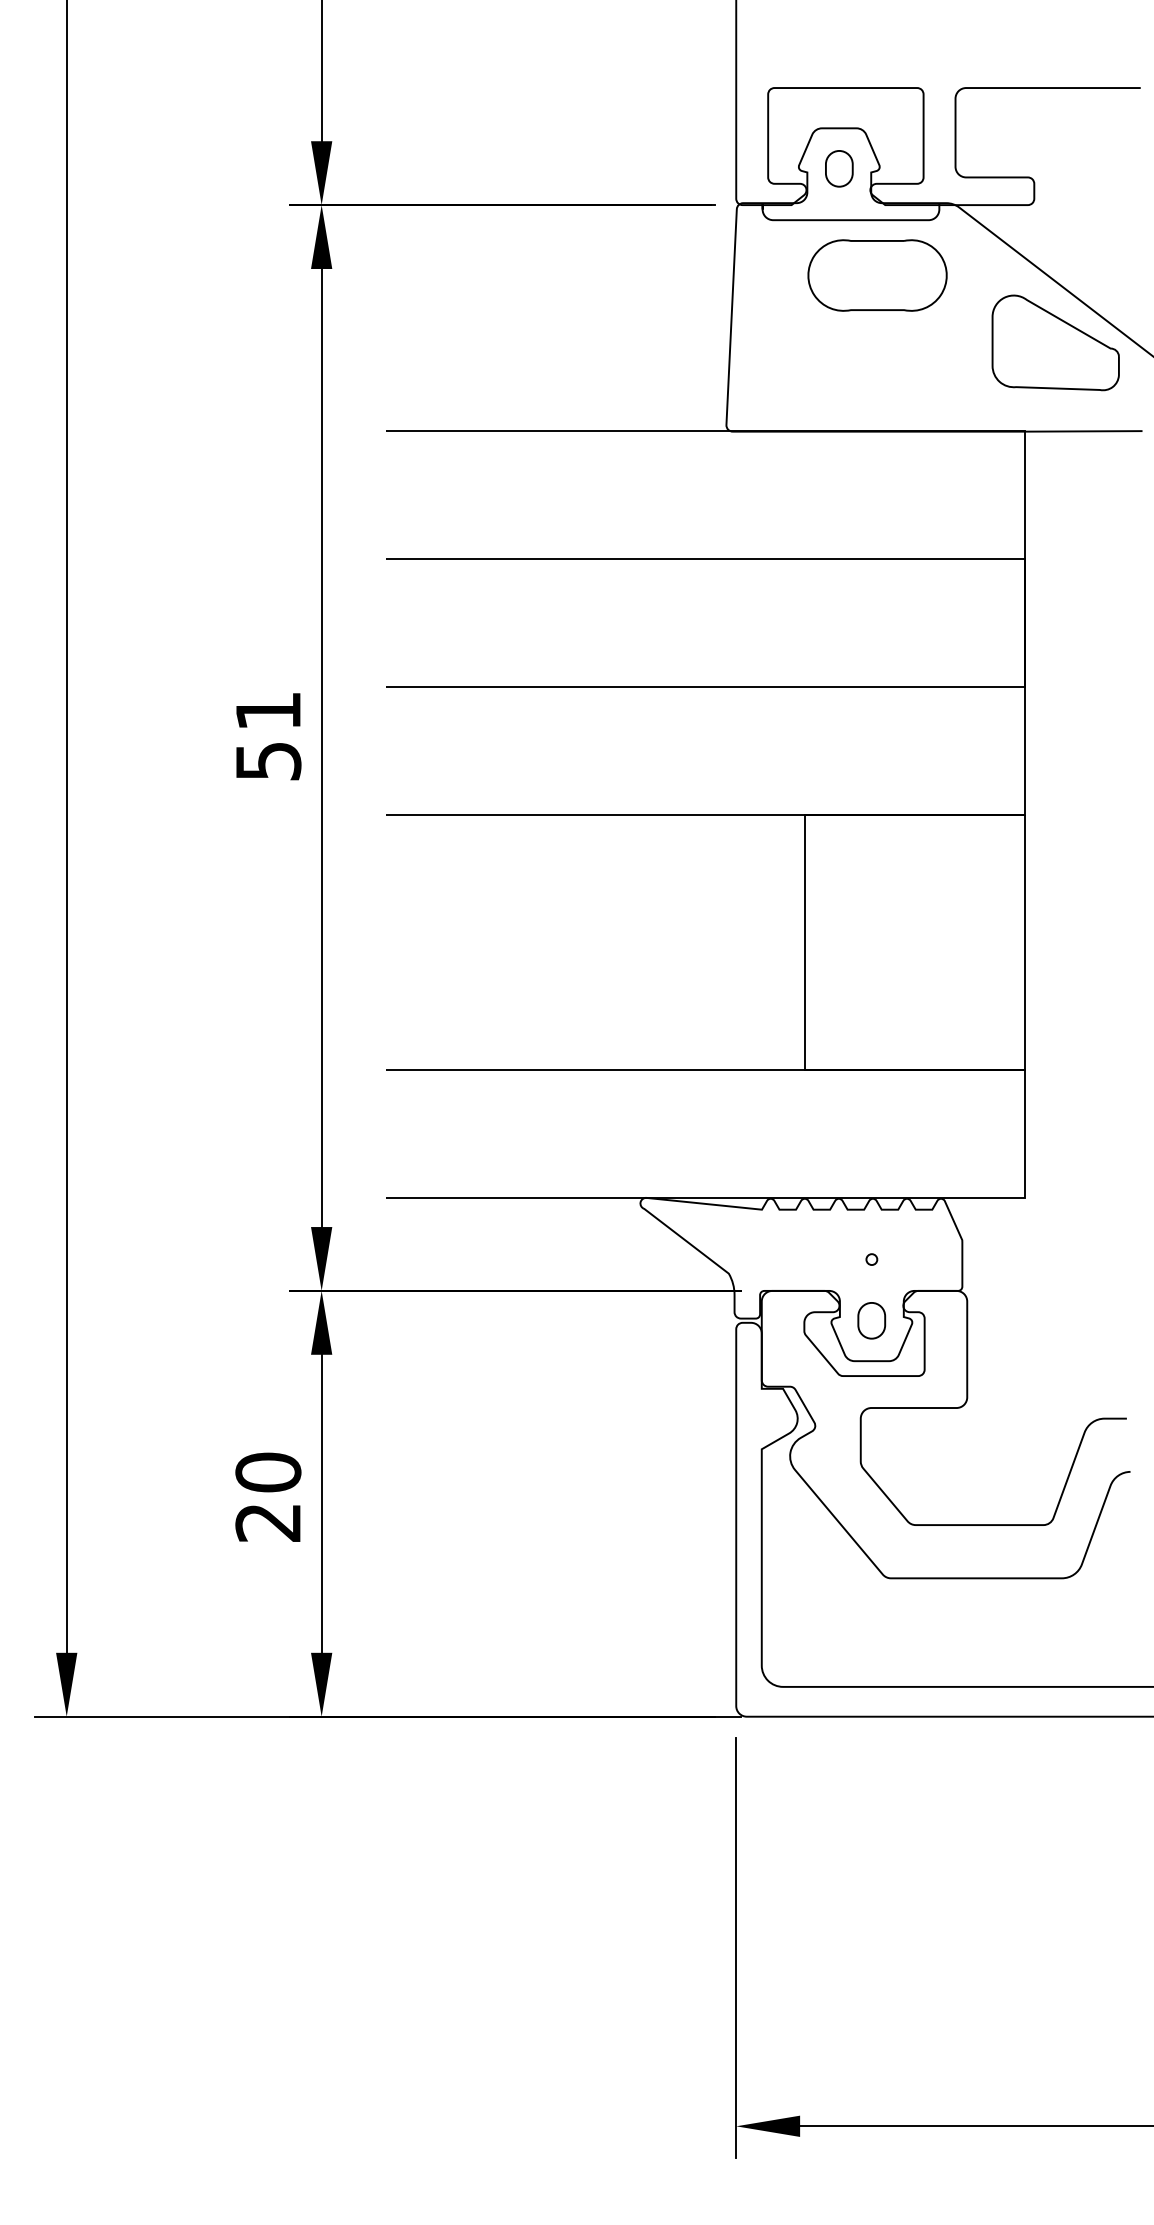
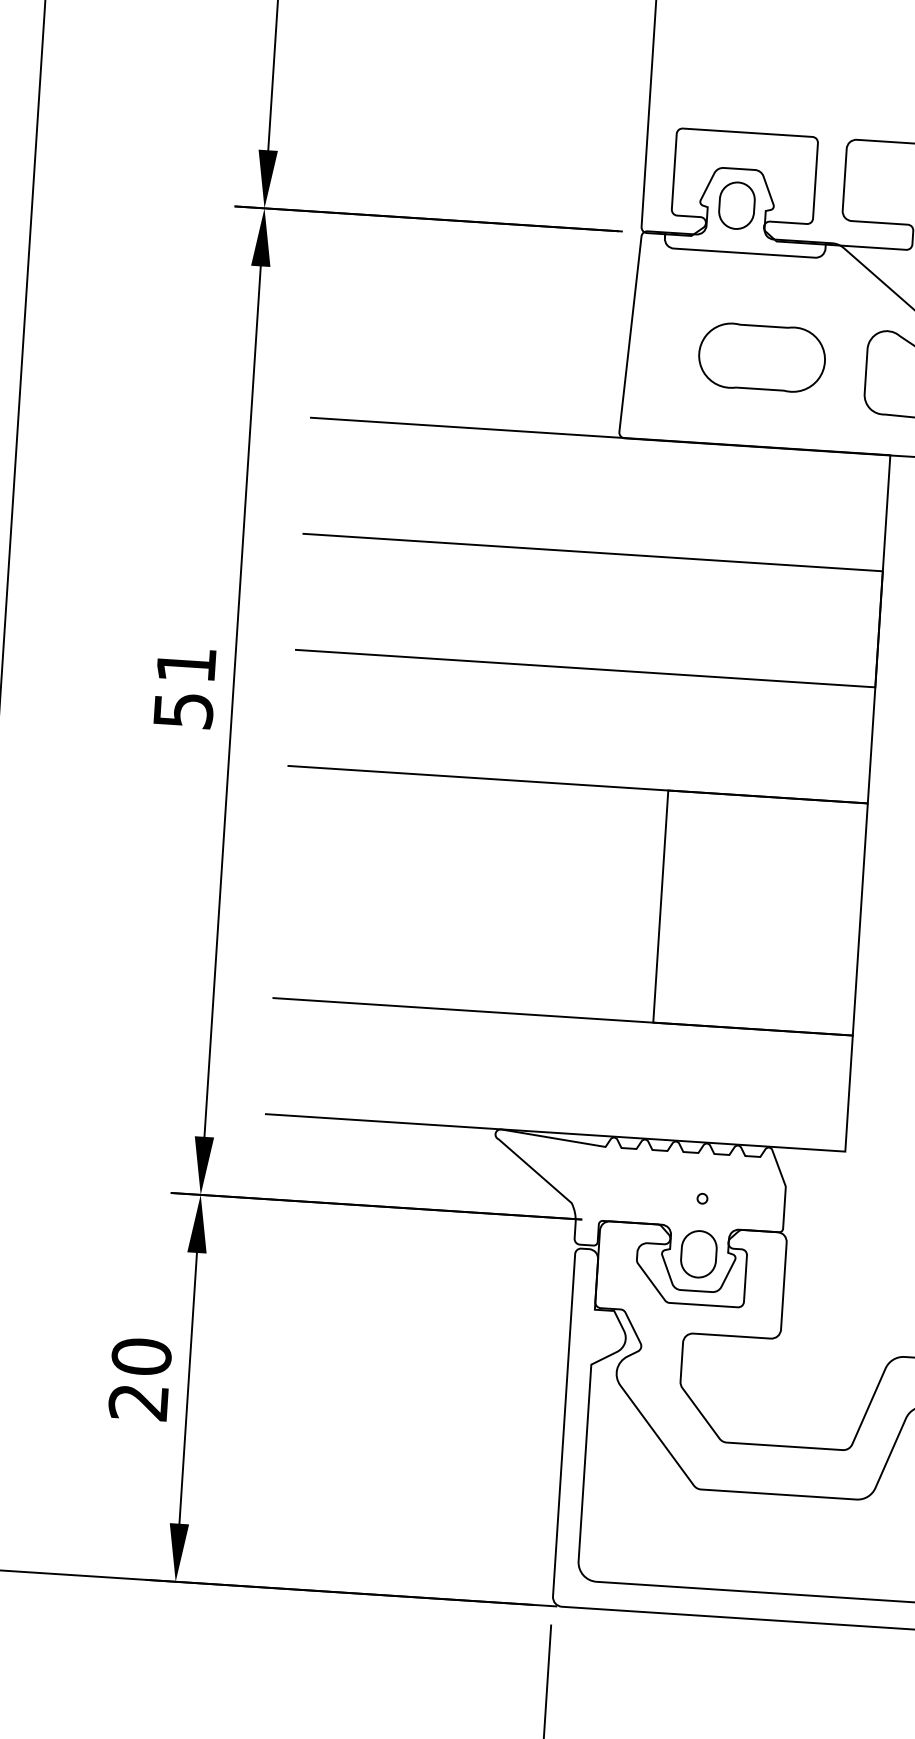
part: (839, 168) -> (737, 205), size x1.43
part: (877, 275) -> (762, 357), moved
part: (871, 1320) -> (698, 1254), size x1.43

